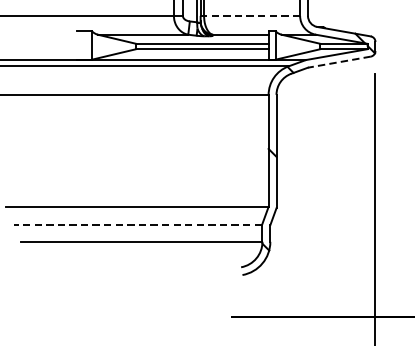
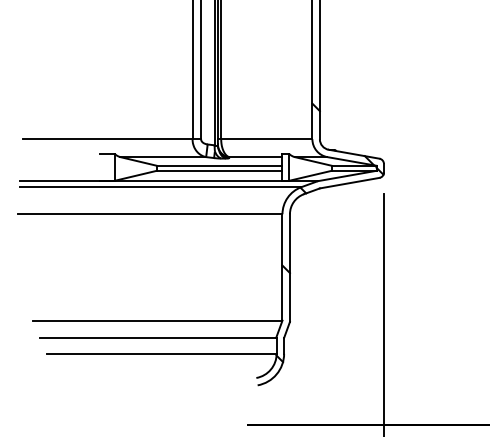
line: (251, 16) -> (266, 139), dashed -> solid
line: (339, 62) -> (349, 183), dashed -> solid
line: (138, 224) -> (158, 337), dashed -> solid

